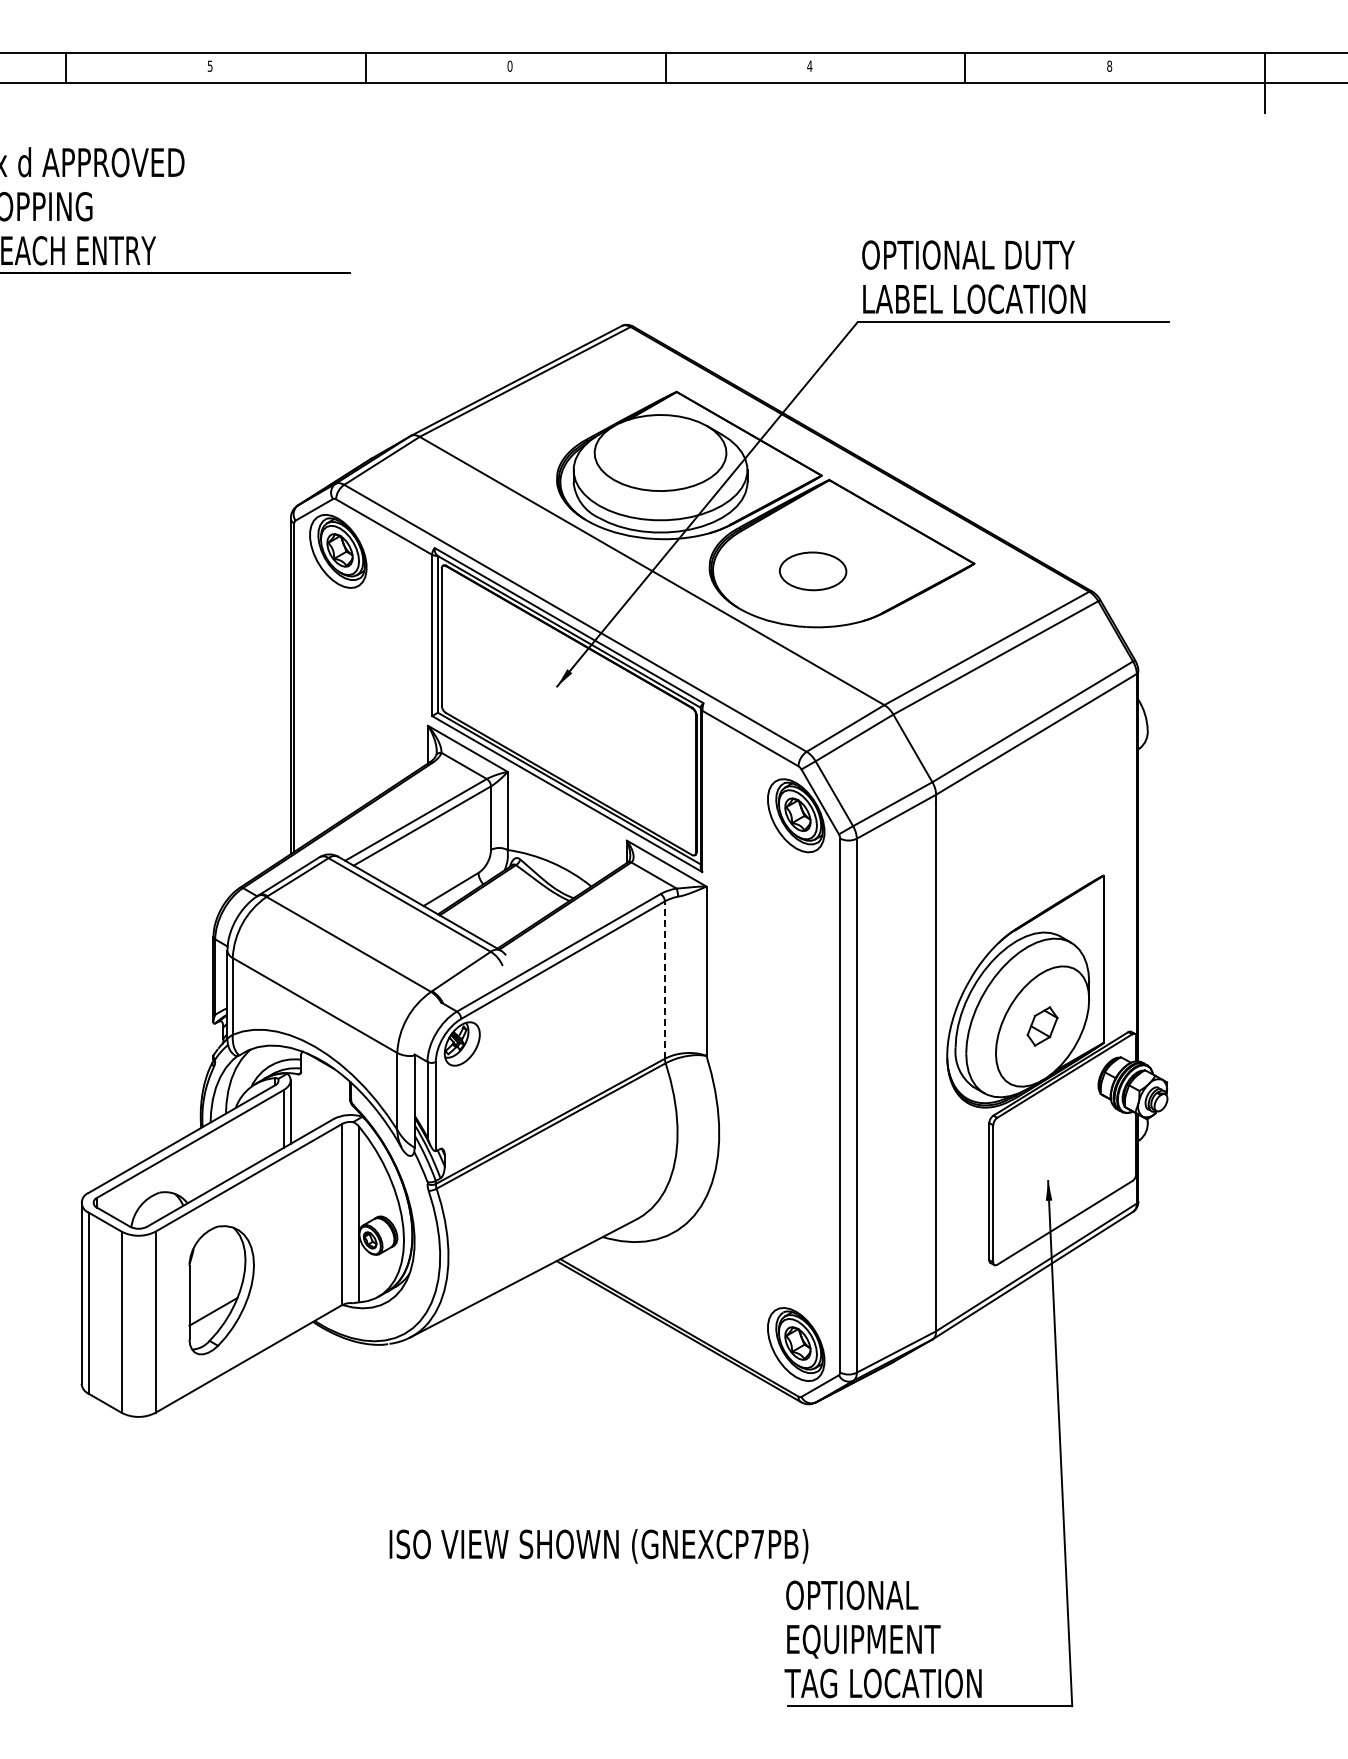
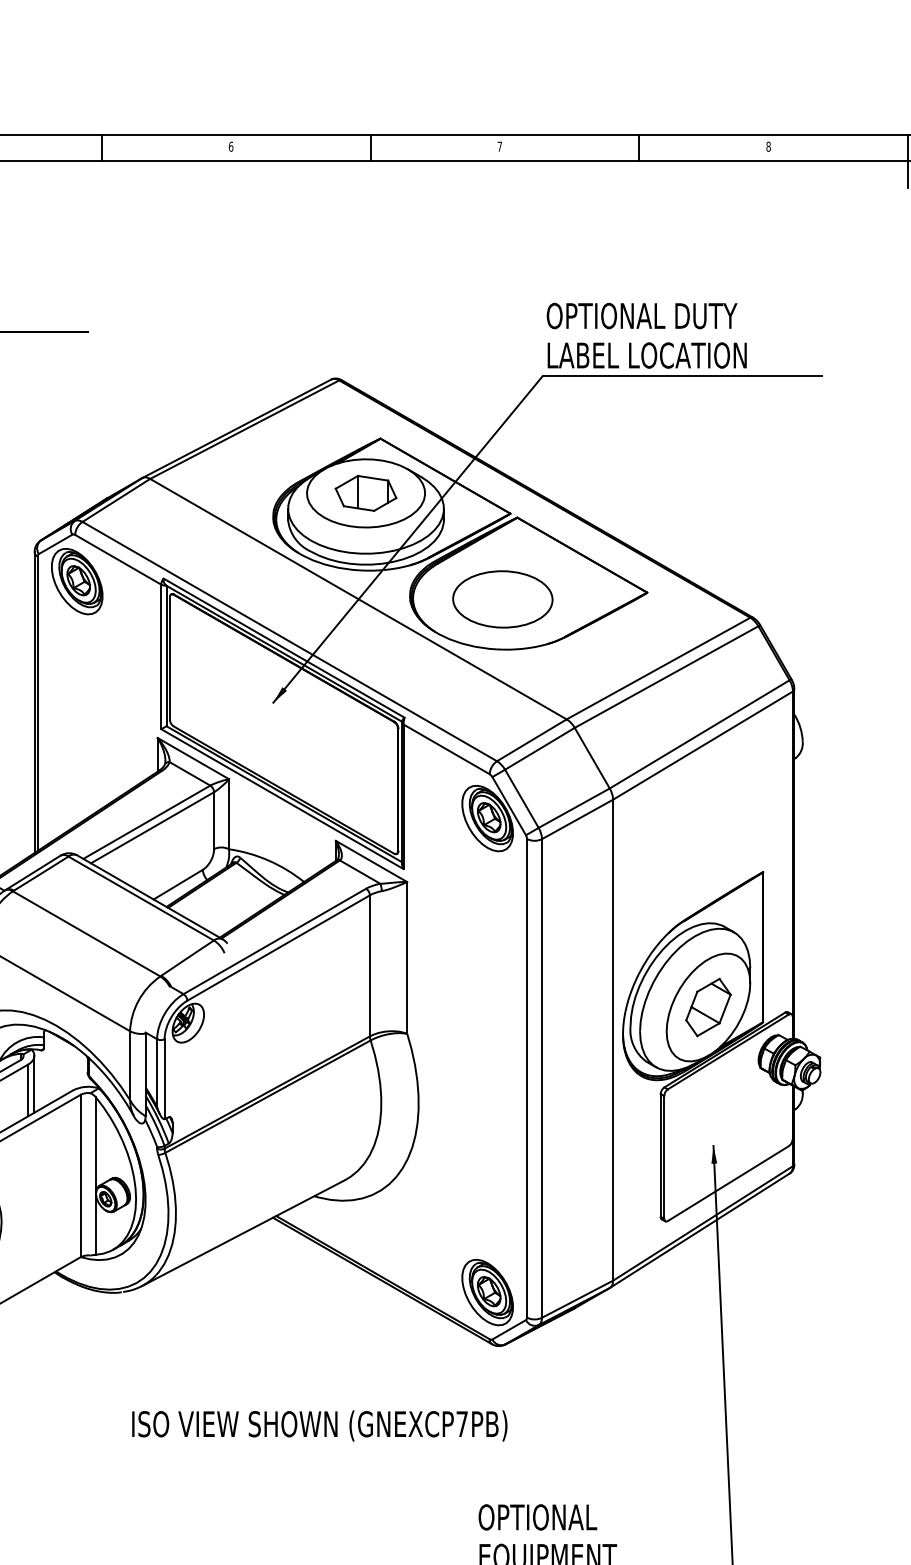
text: (509, 65) -> (230, 146), 0 -> 6
text: (809, 65) -> (499, 146), 4 -> 7
part: (660, 452) -> (366, 492), added
part: (812, 571) -> (502, 599), size x1.67
line: (664, 980) -> (369, 966), dashed -> solid
part: (1042, 1026) -> (708, 1007), size x1.67
text: (598, 1546) -> (319, 1426), moved

